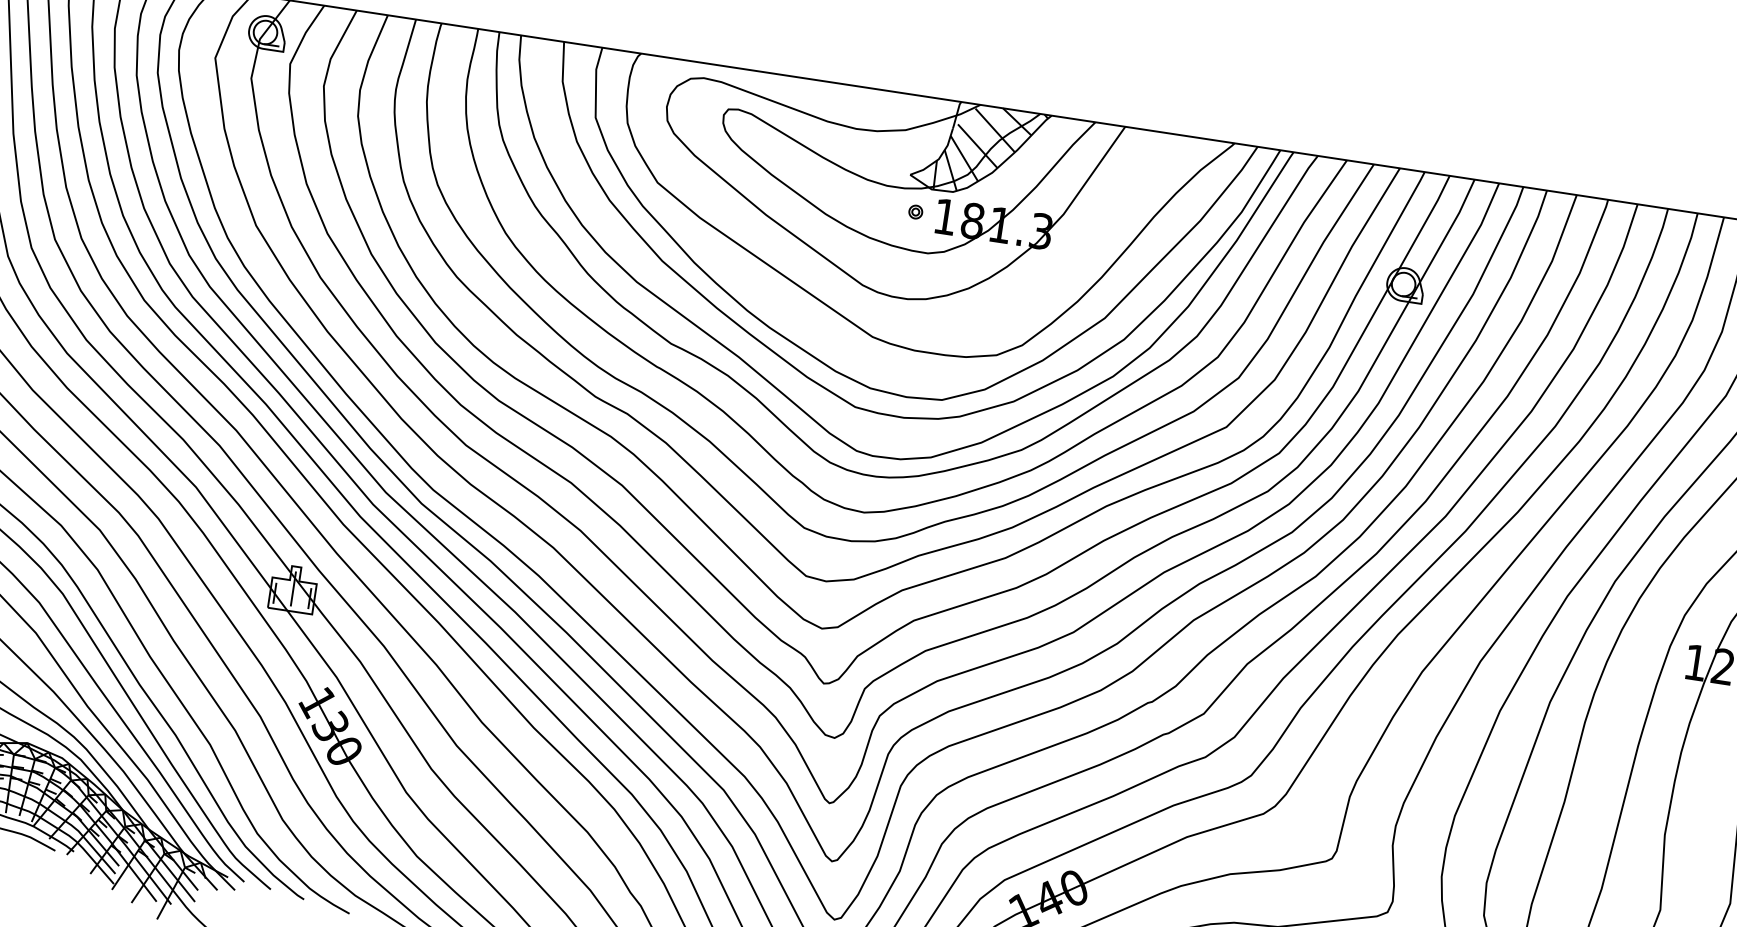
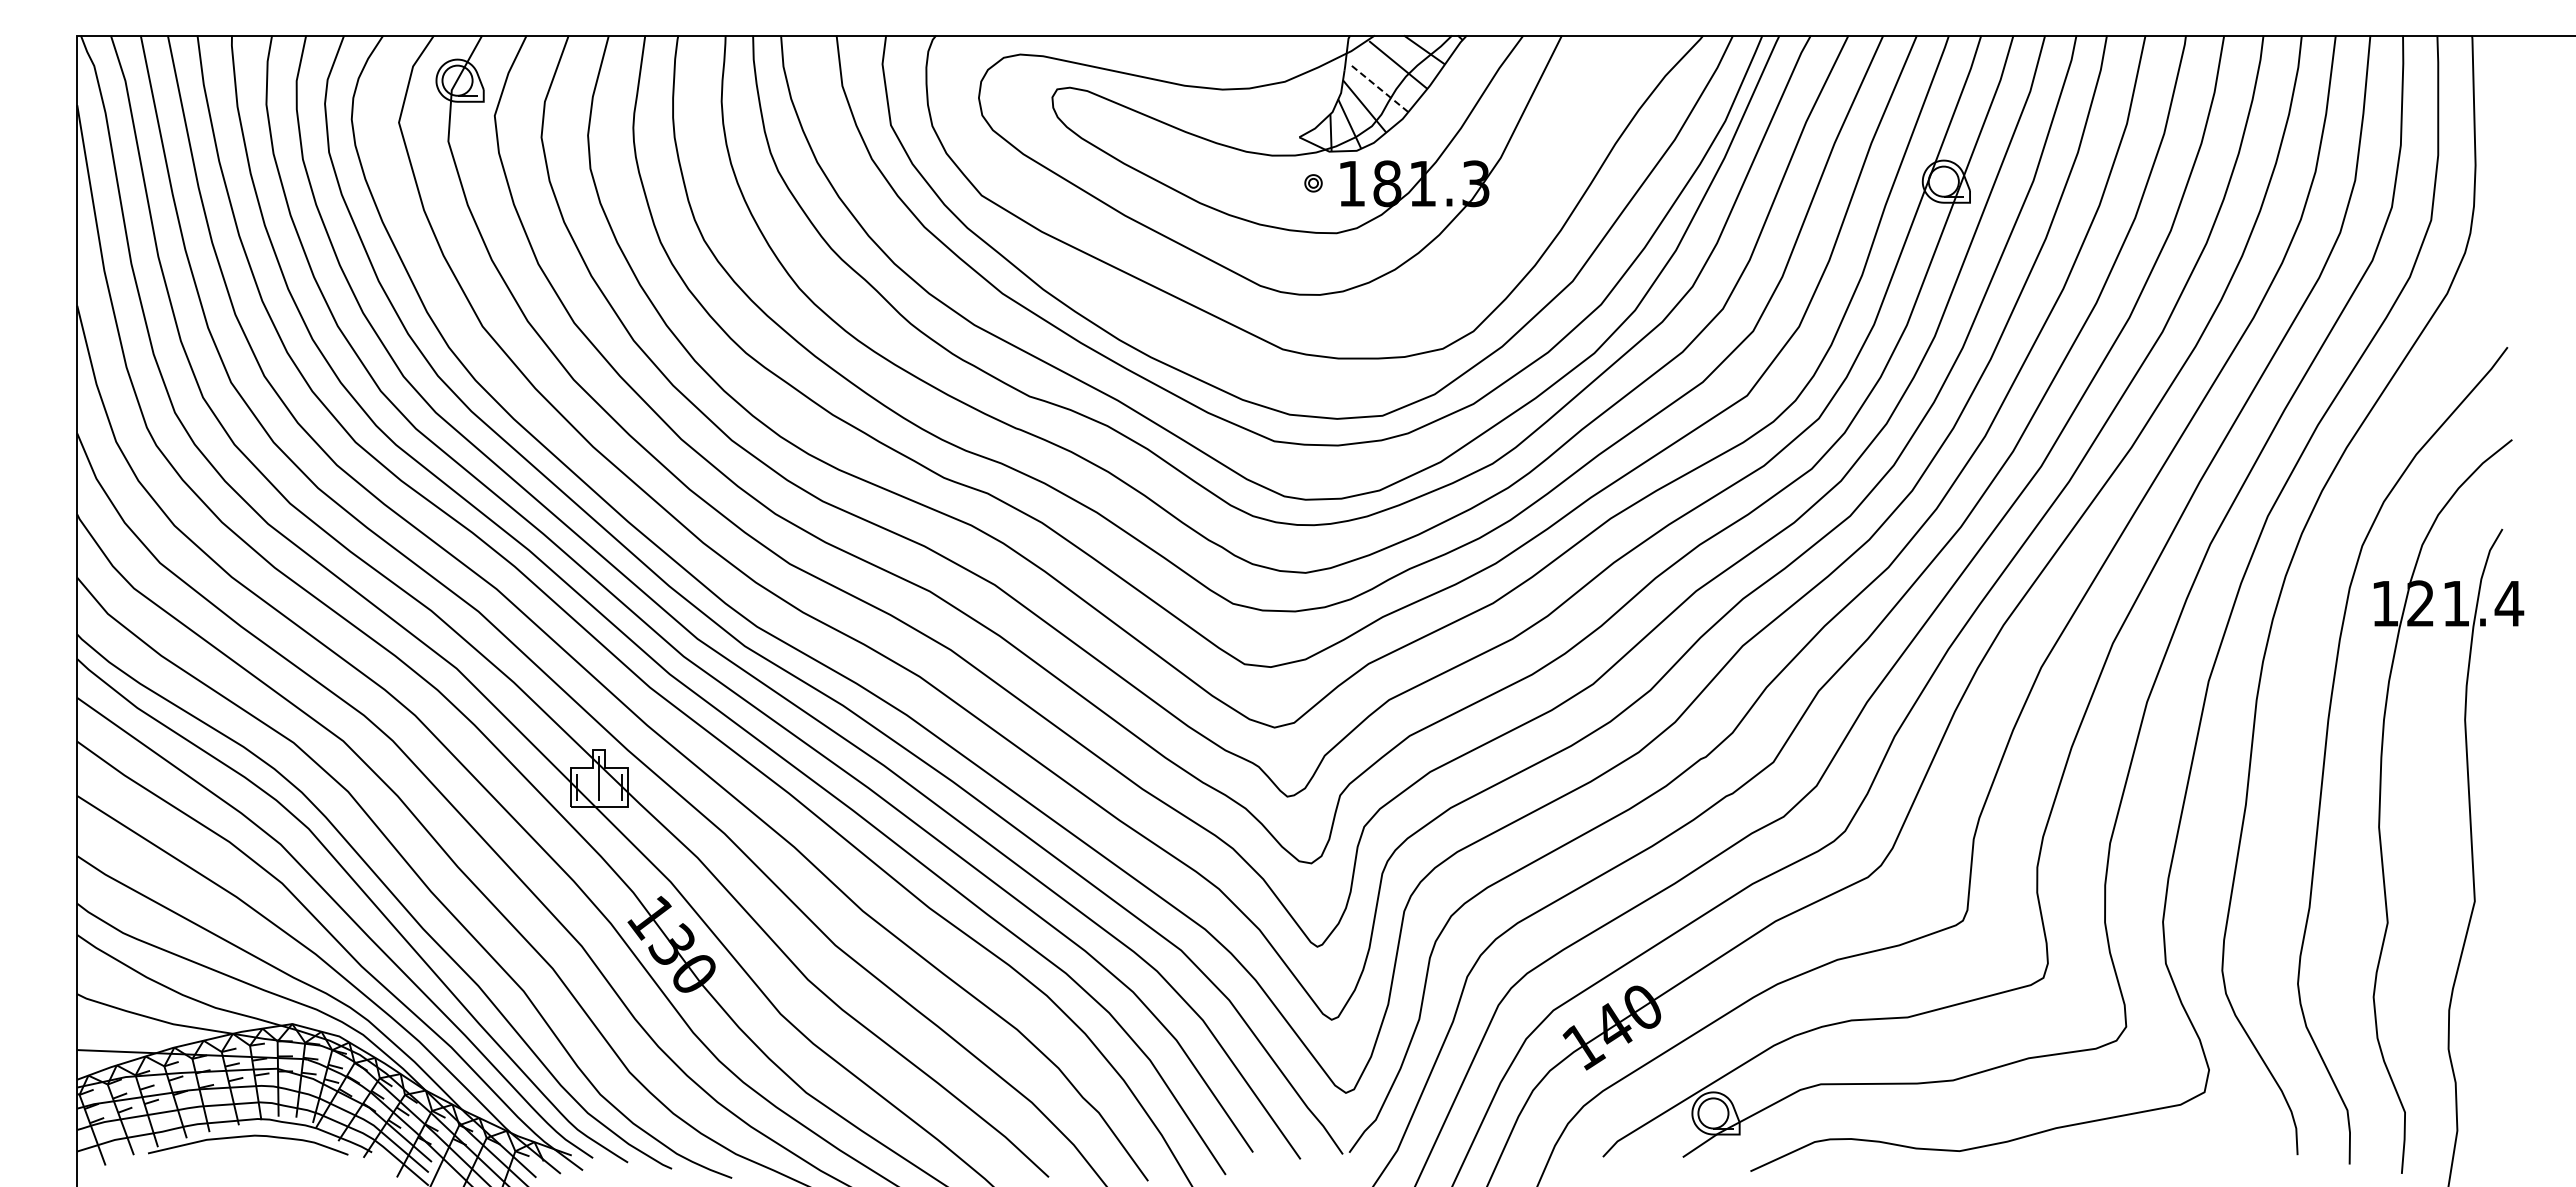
line: (977, 146) -> (1379, 88), solid -> dashed

